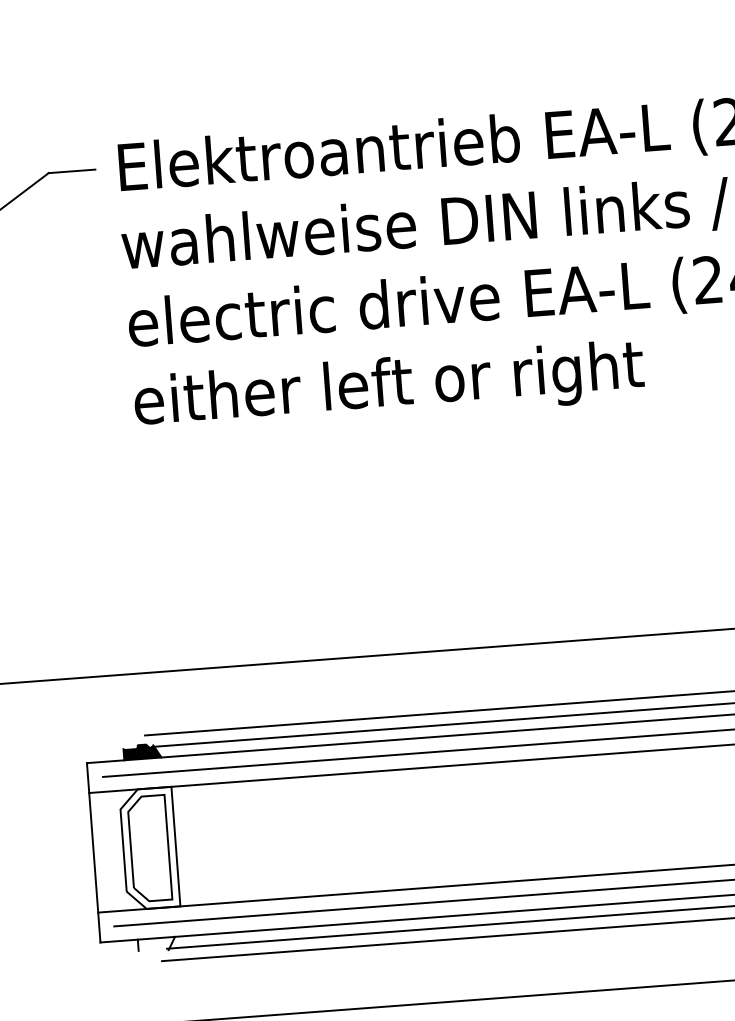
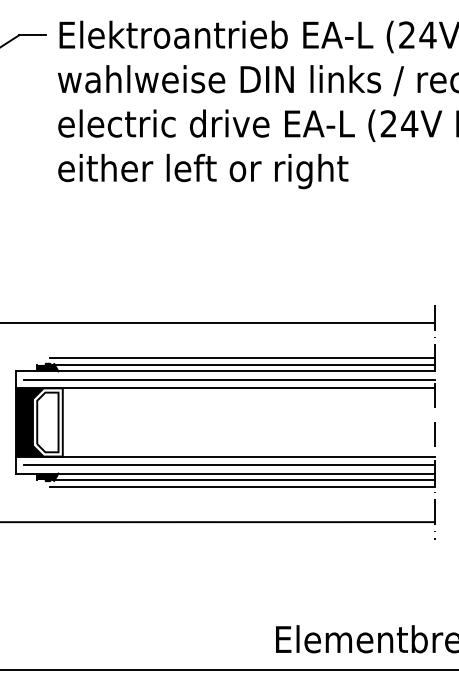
fill: (117, 851) -> (29, 422), added
fill: (156, 945) -> (47, 477), added

